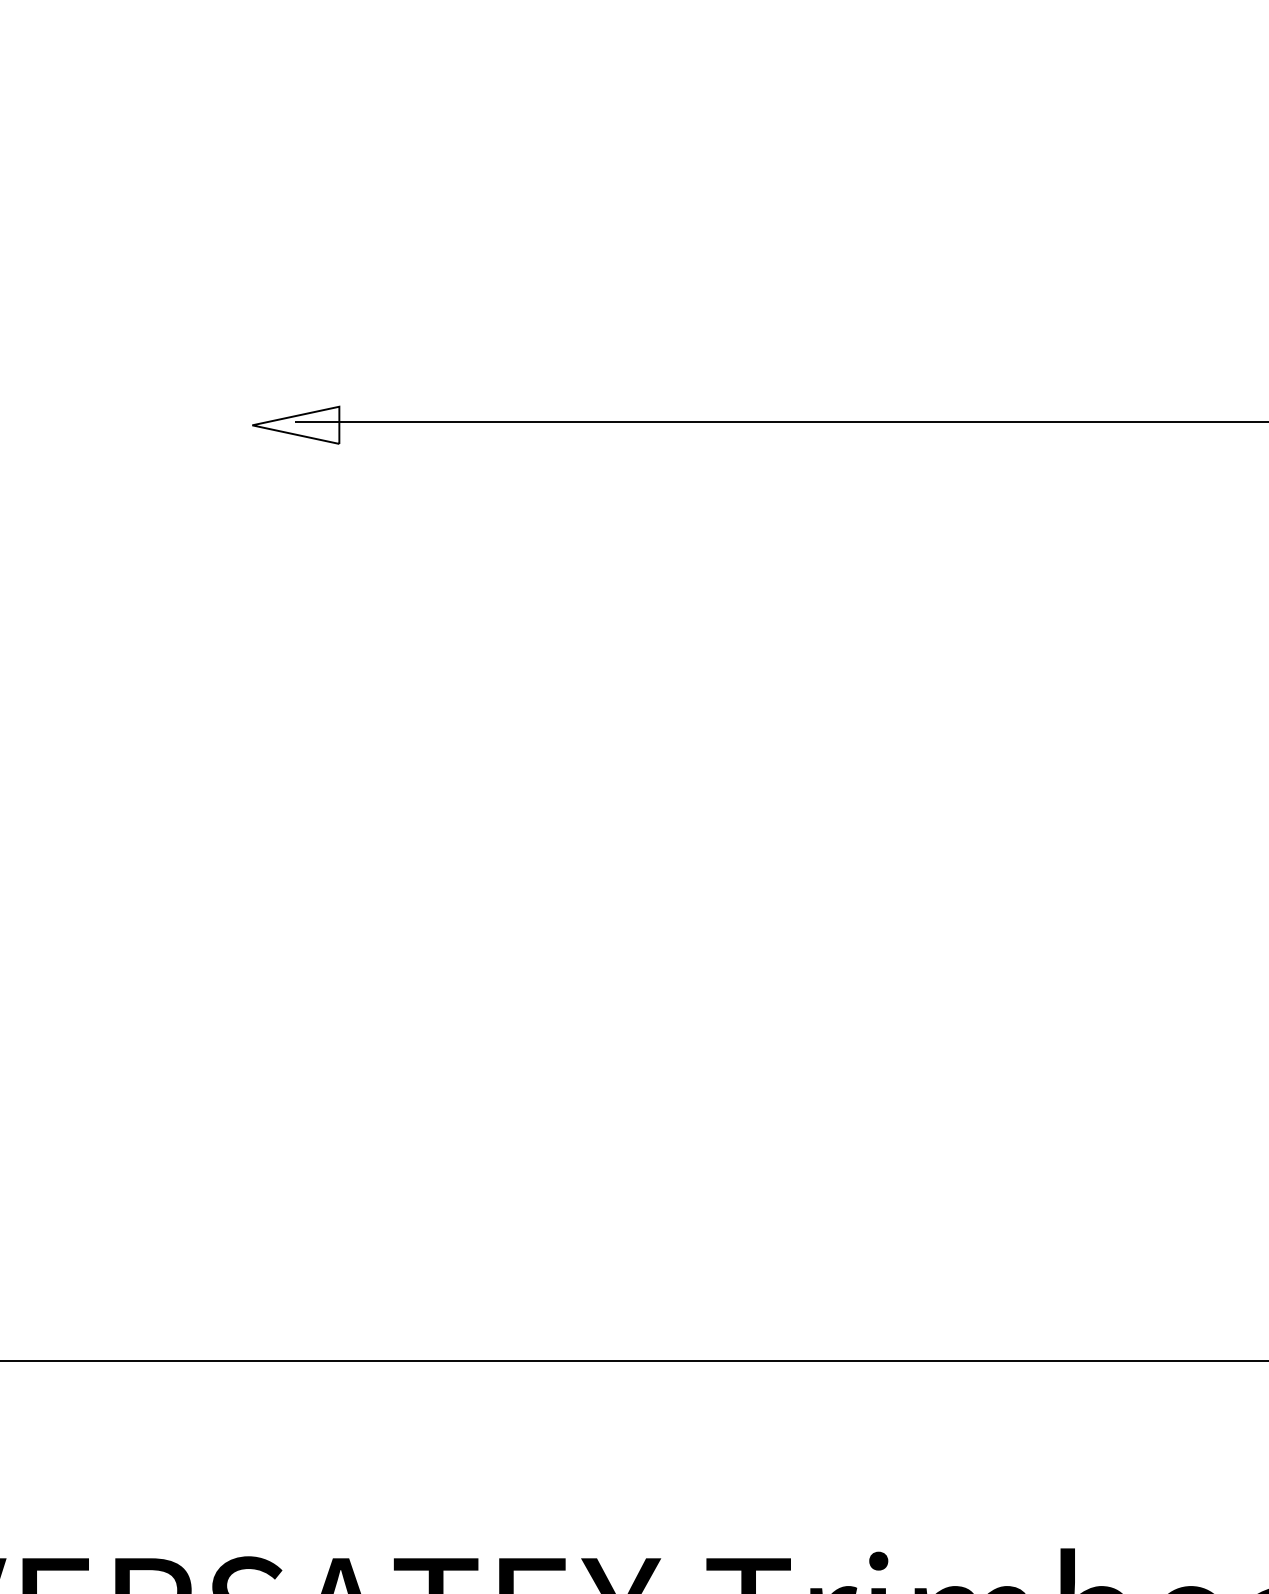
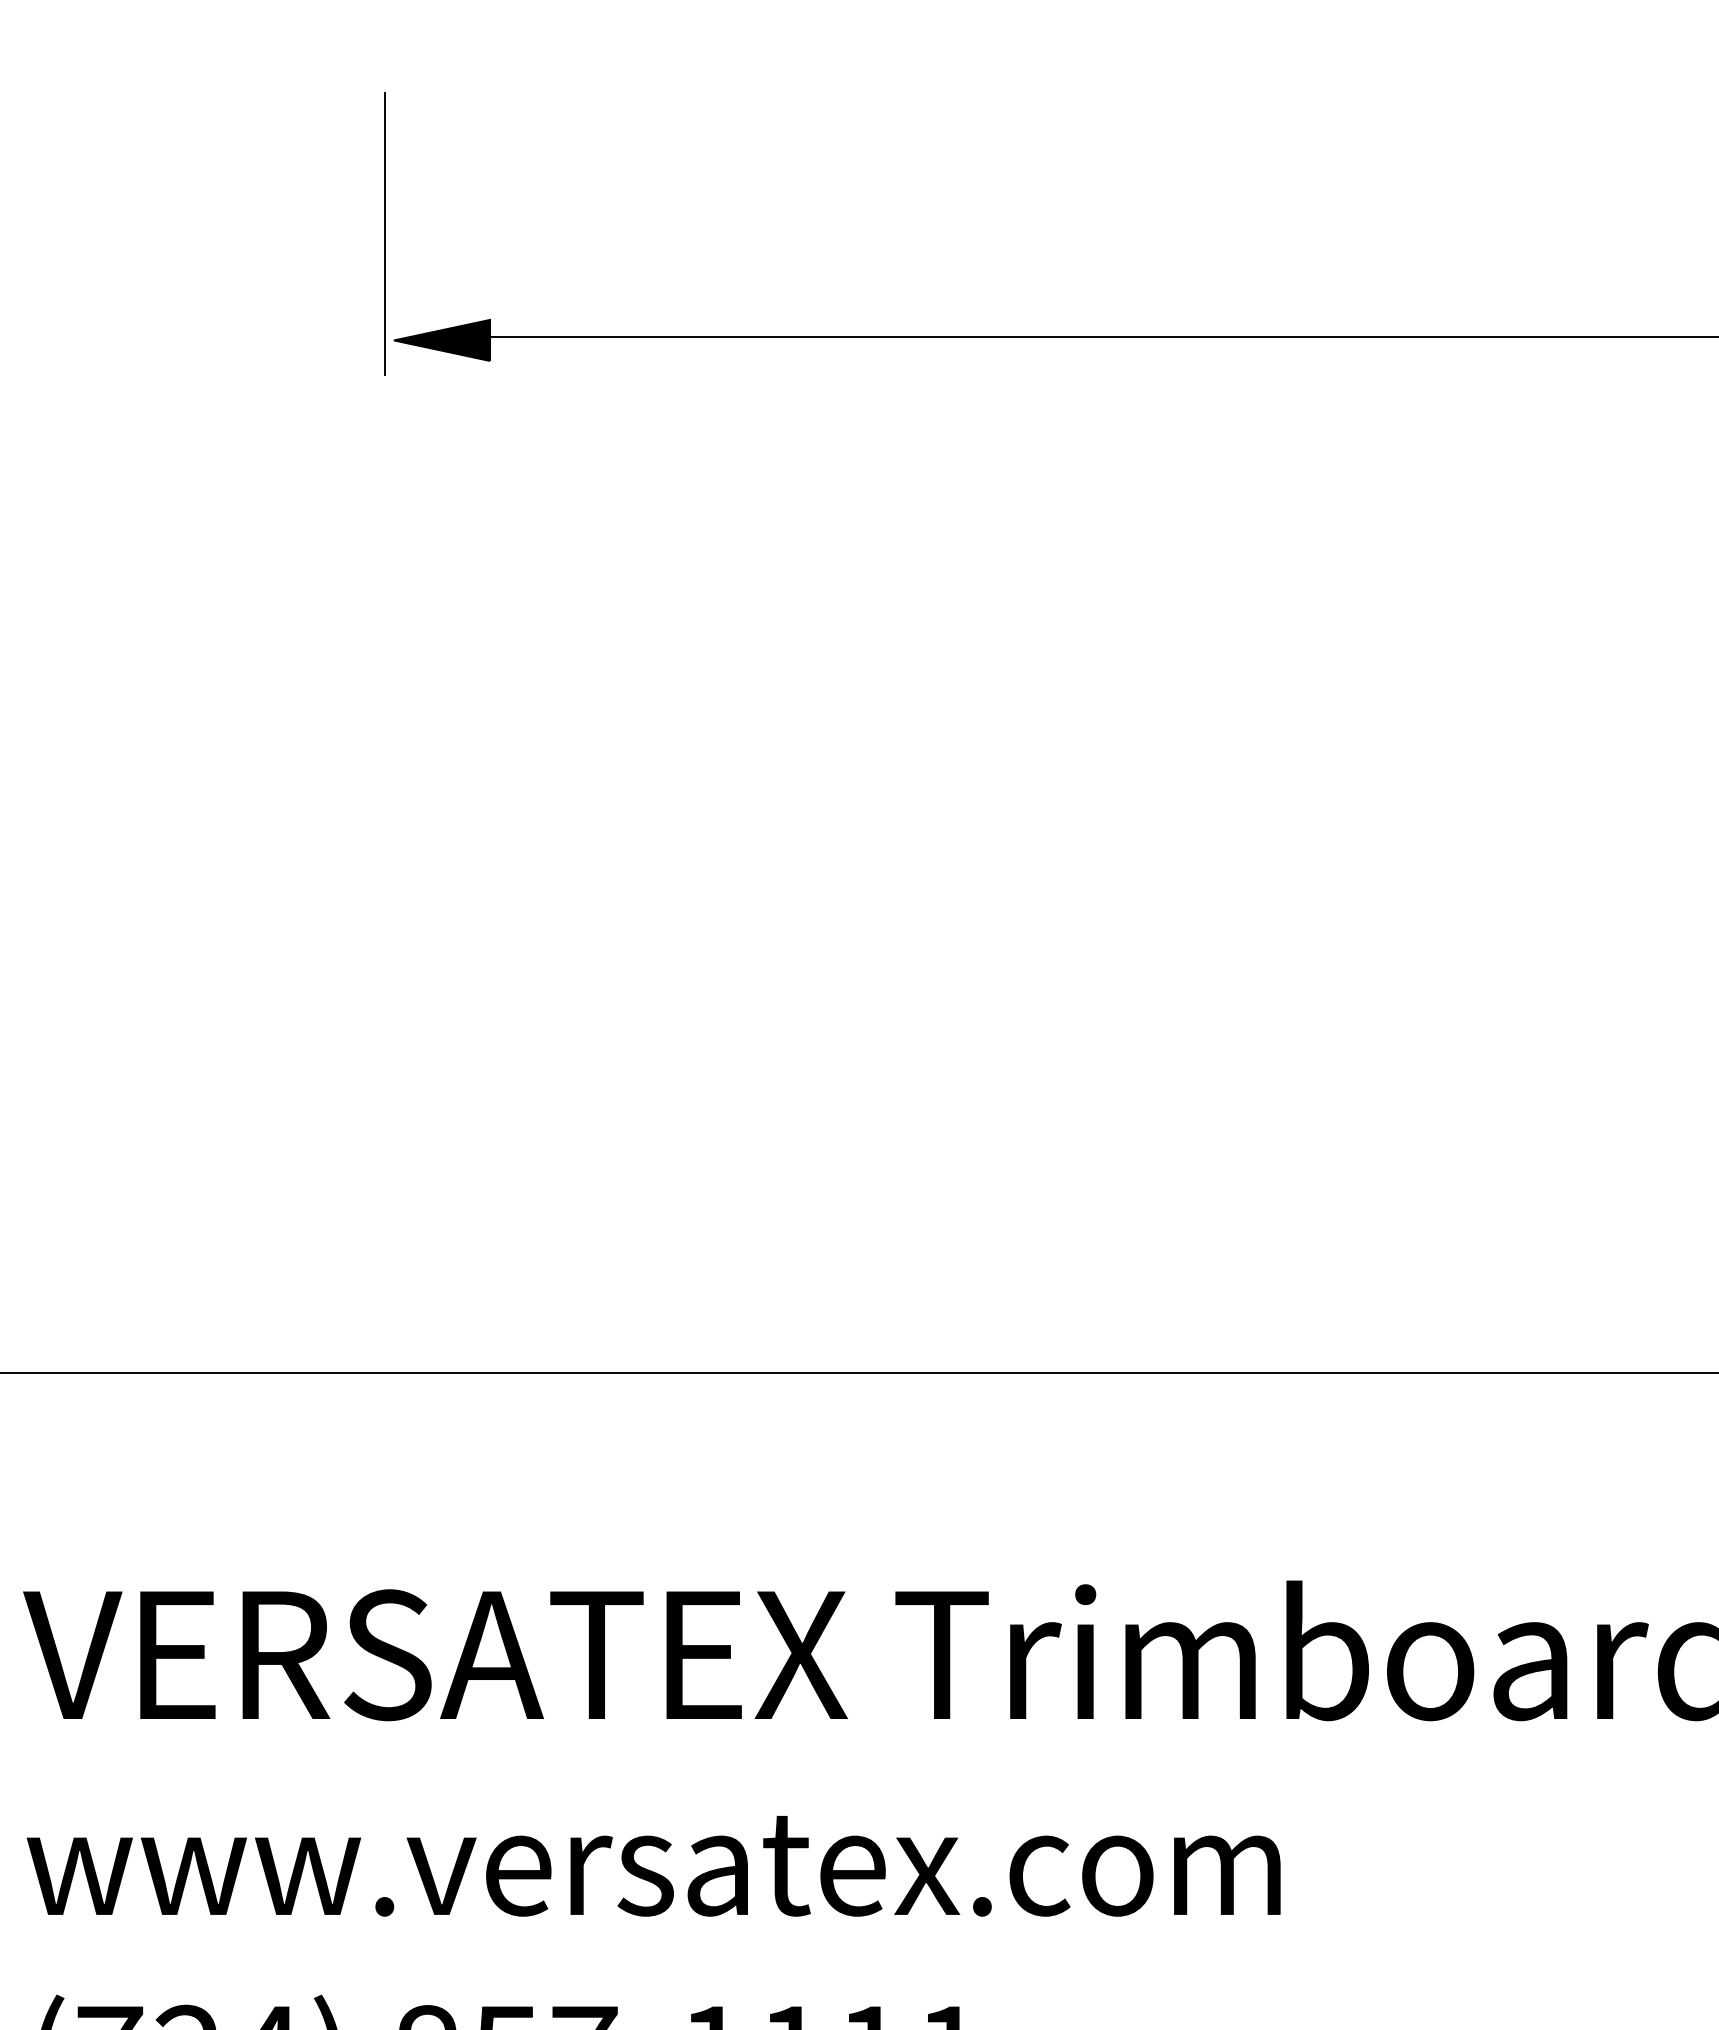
line: (243, 328) -> (384, 233), added
fill: (295, 425) -> (441, 340), added

